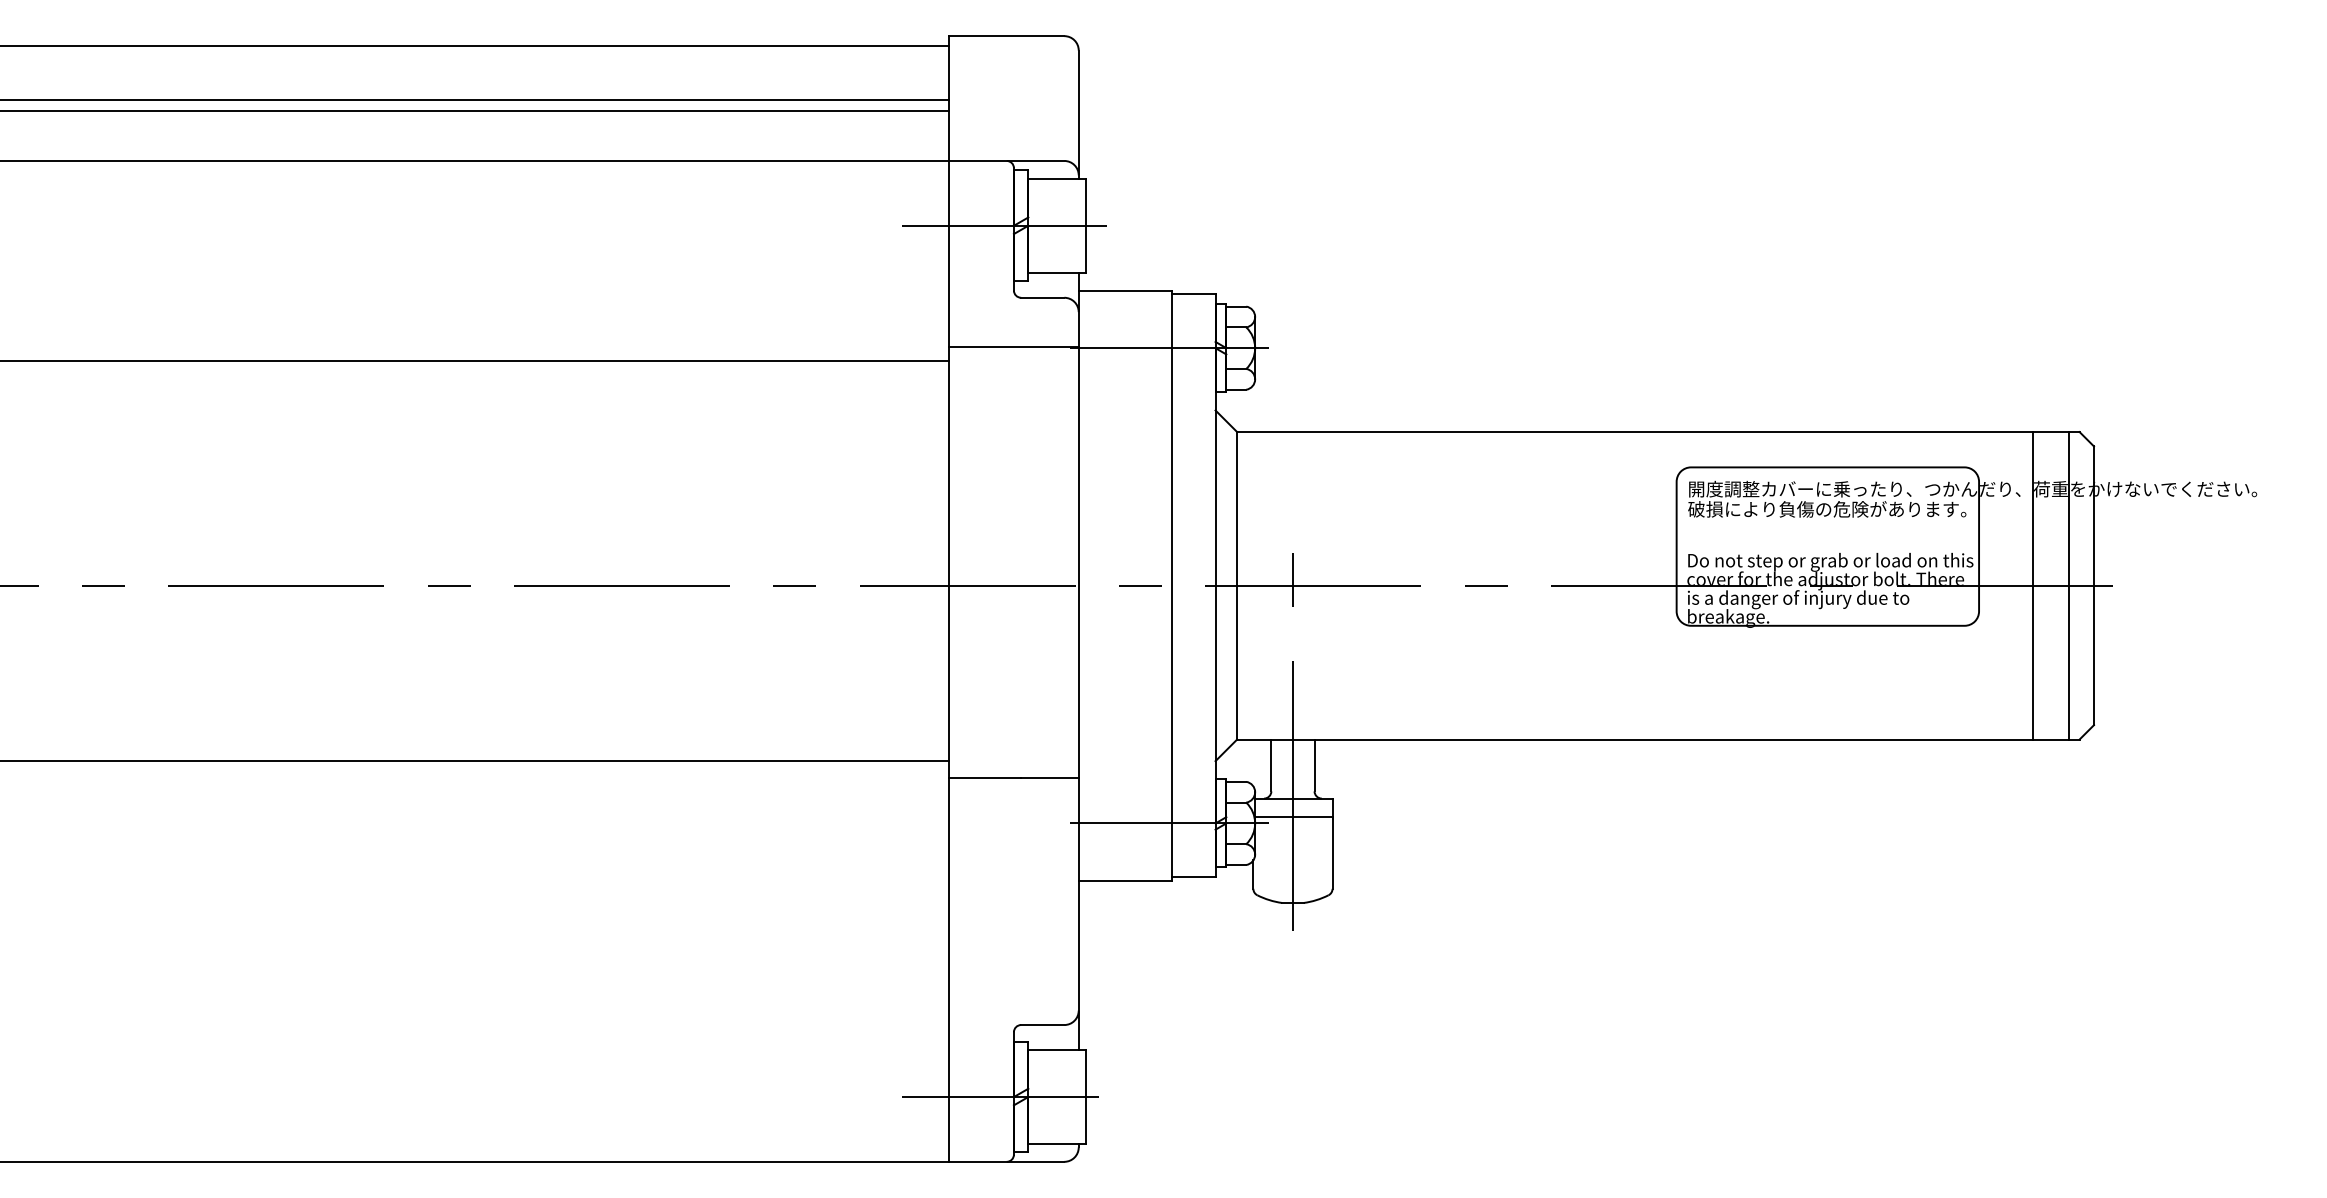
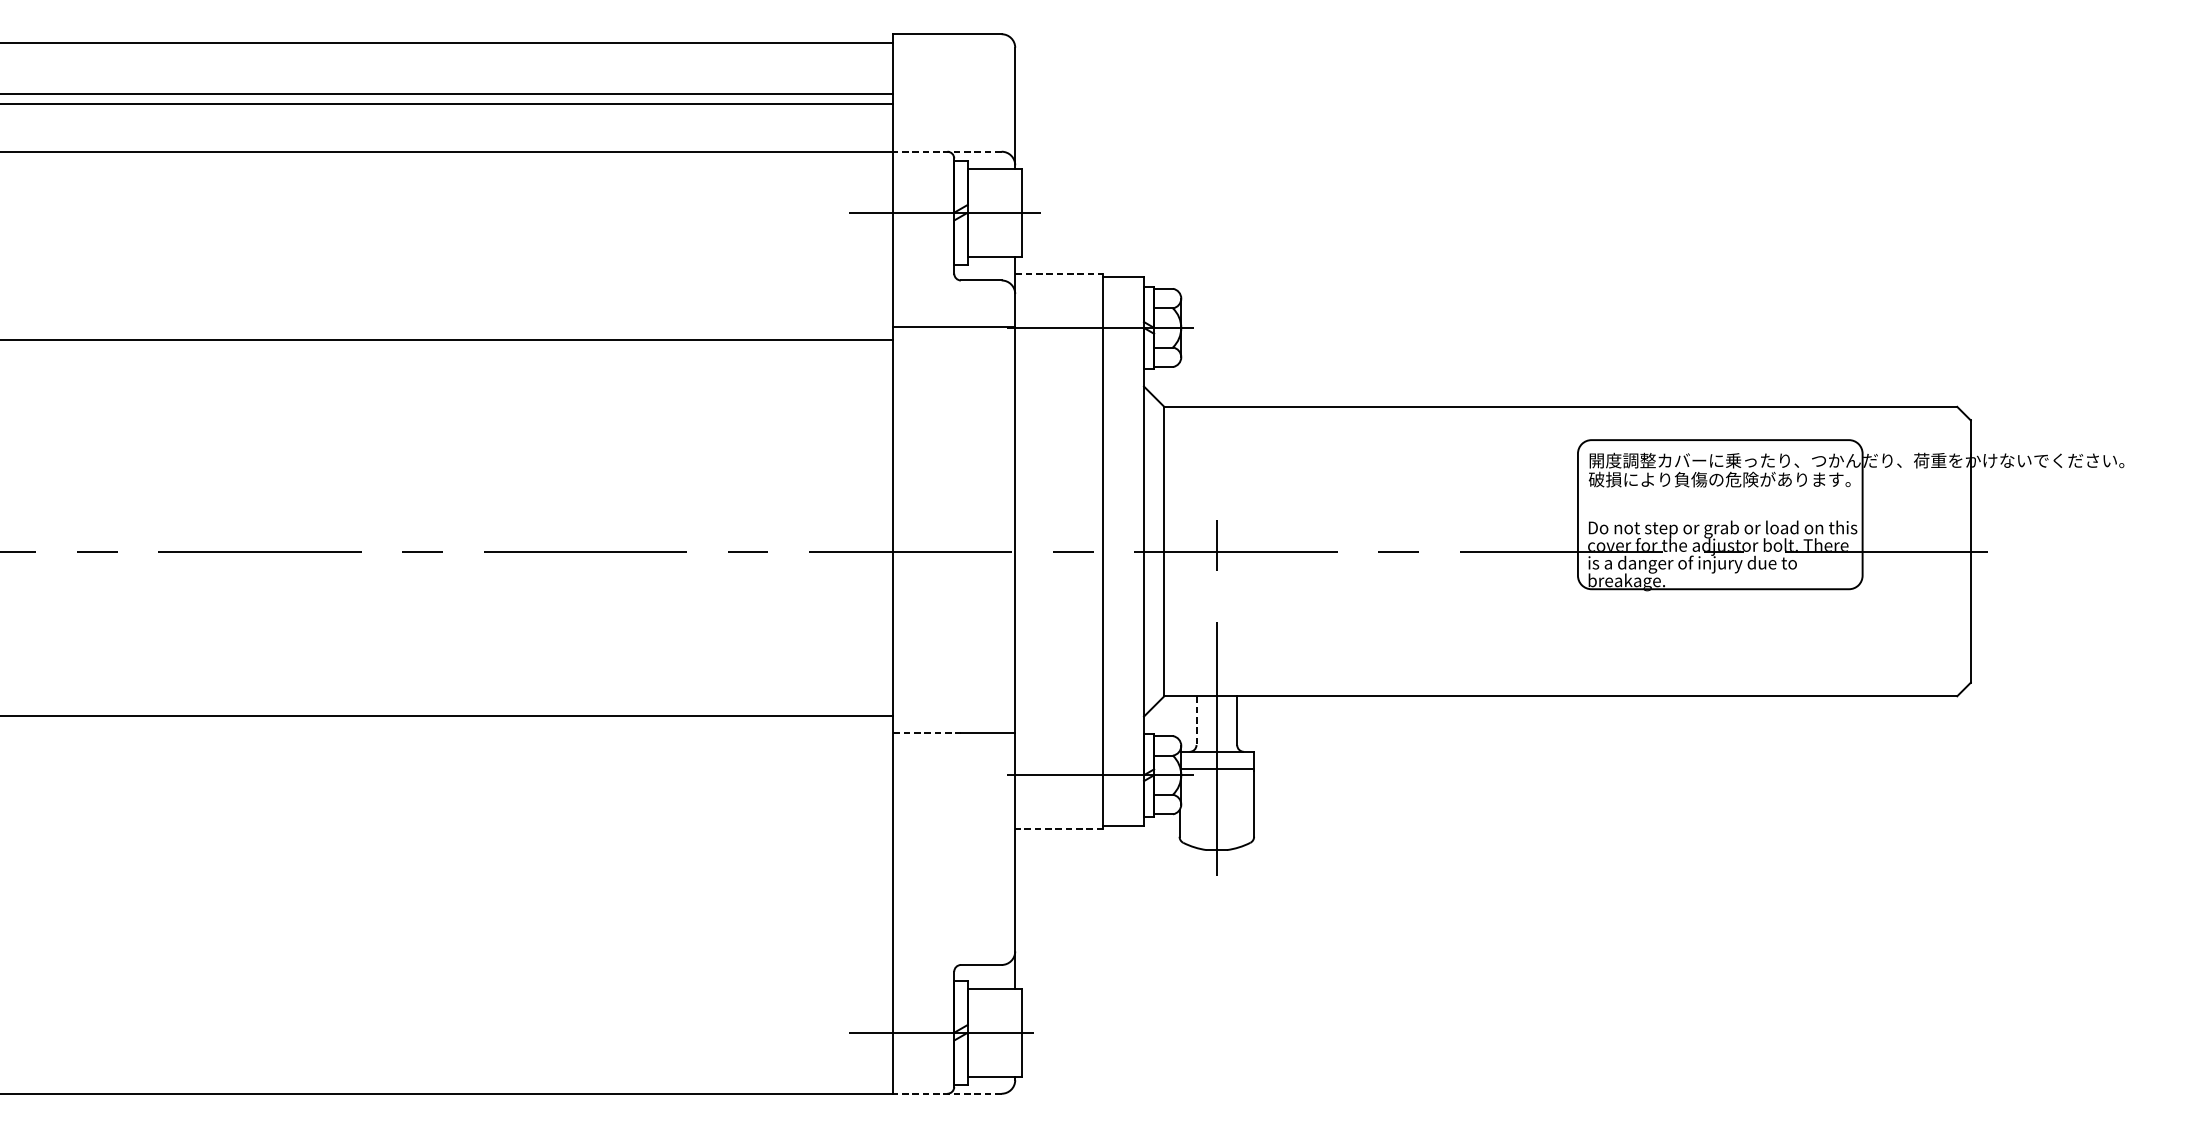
line: (1006, 160) -> (947, 151), solid -> dashed
line: (1125, 290) -> (1059, 273), solid -> dashed
line: (2032, 585) -> (1912, 551), removed
line: (2068, 585) -> (1946, 551), removed
line: (1271, 765) -> (1196, 720), solid -> dashed
line: (985, 778) -> (927, 732), solid -> dashed
line: (1125, 881) -> (1059, 829), solid -> dashed
line: (1006, 1161) -> (947, 1093), solid -> dashed

